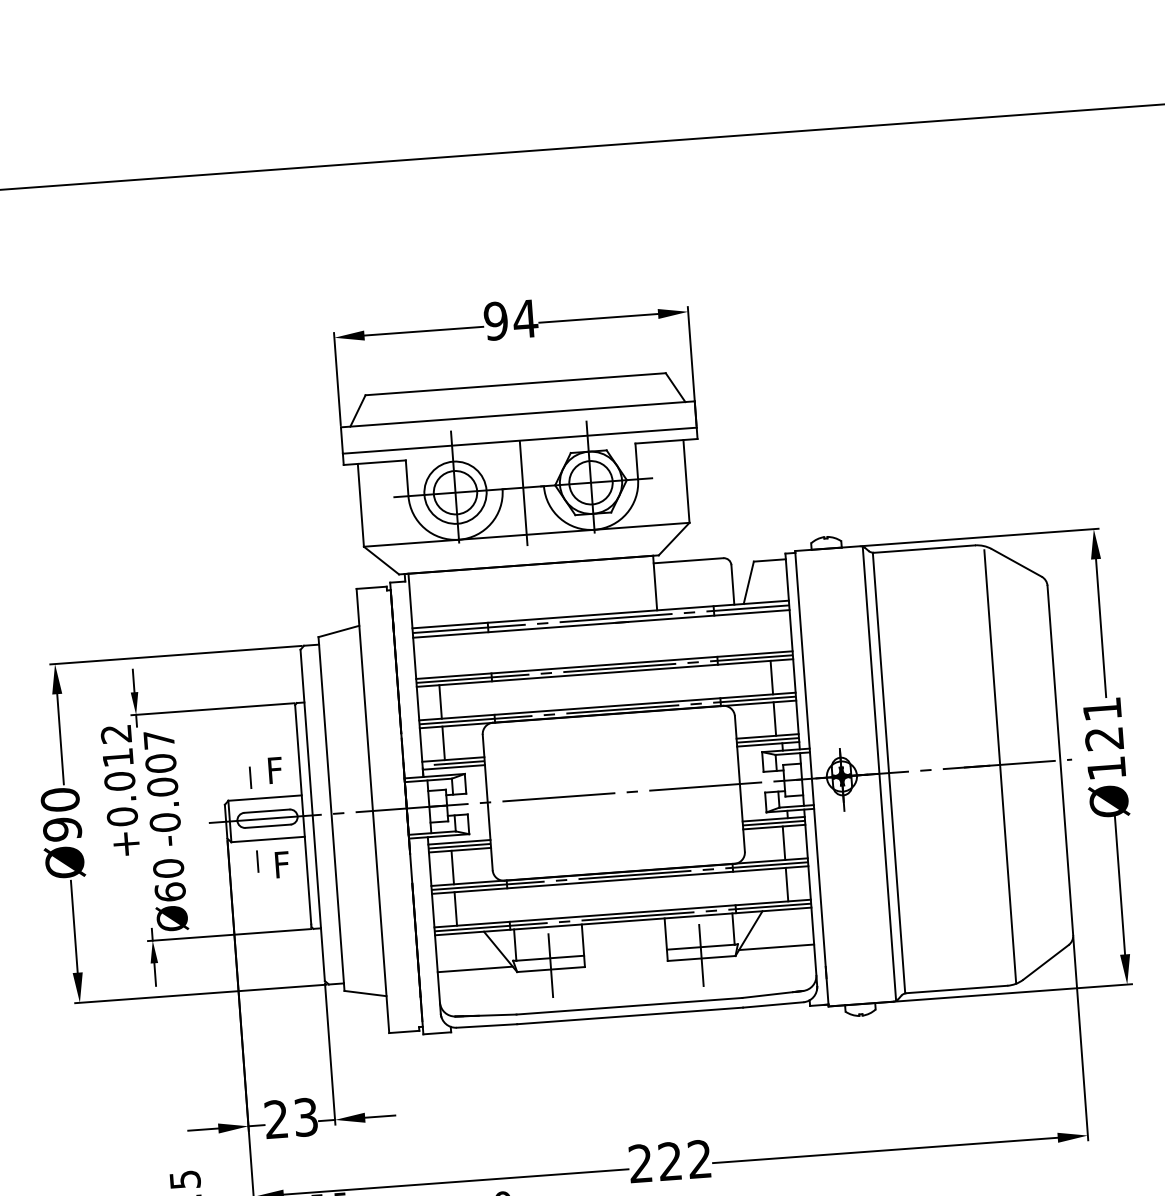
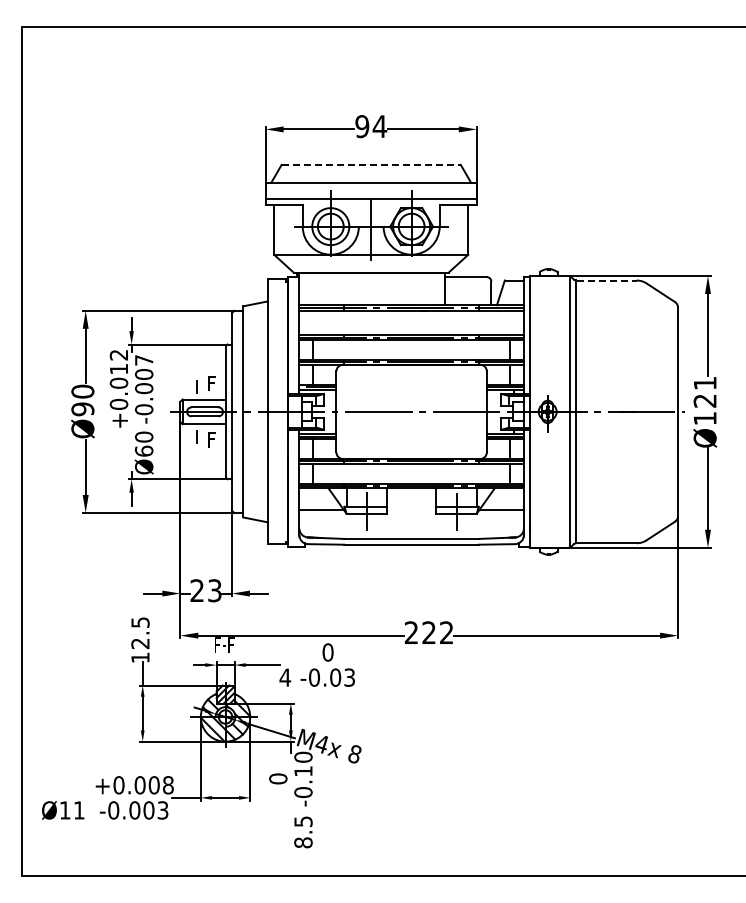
line: (516, 383) -> (371, 164), solid -> dashed
line: (925, 548) -> (607, 280), solid -> dashed
line: (1000, 765) -> (642, 412), removed

